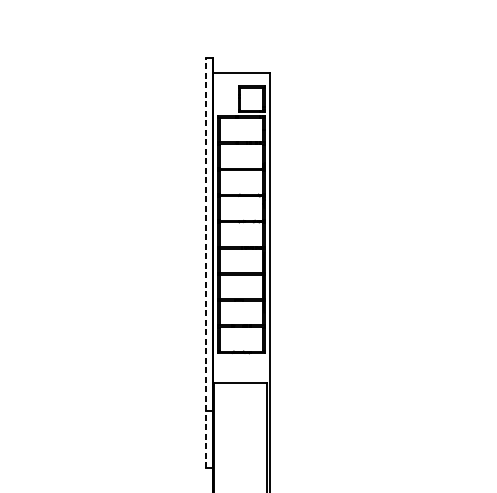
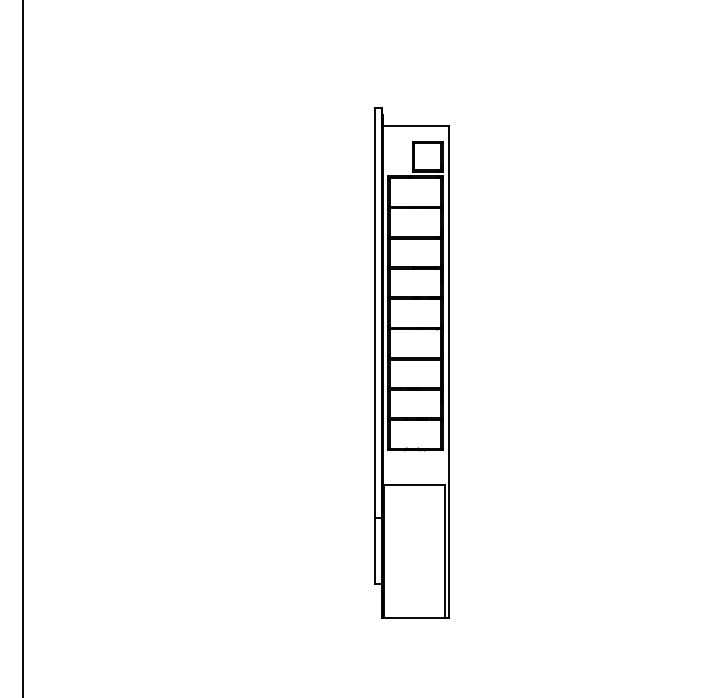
line: (206, 263) -> (375, 346), dashed -> solid

